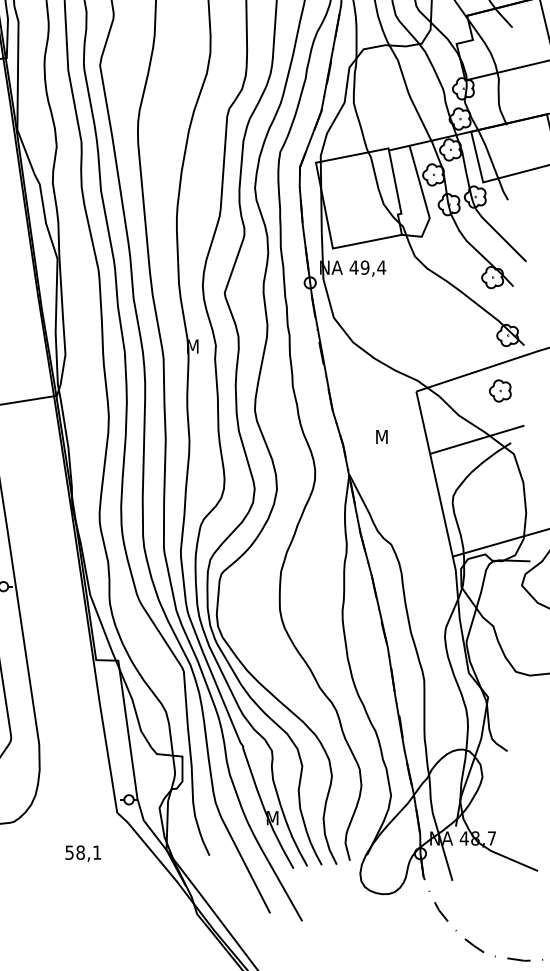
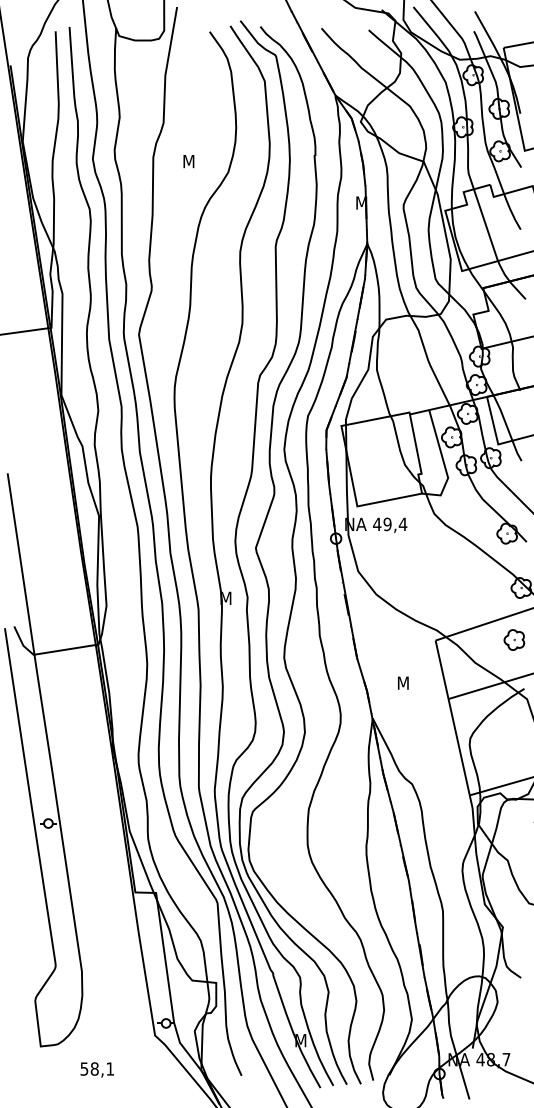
text: (82, 853) -> (96, 1069), moved

